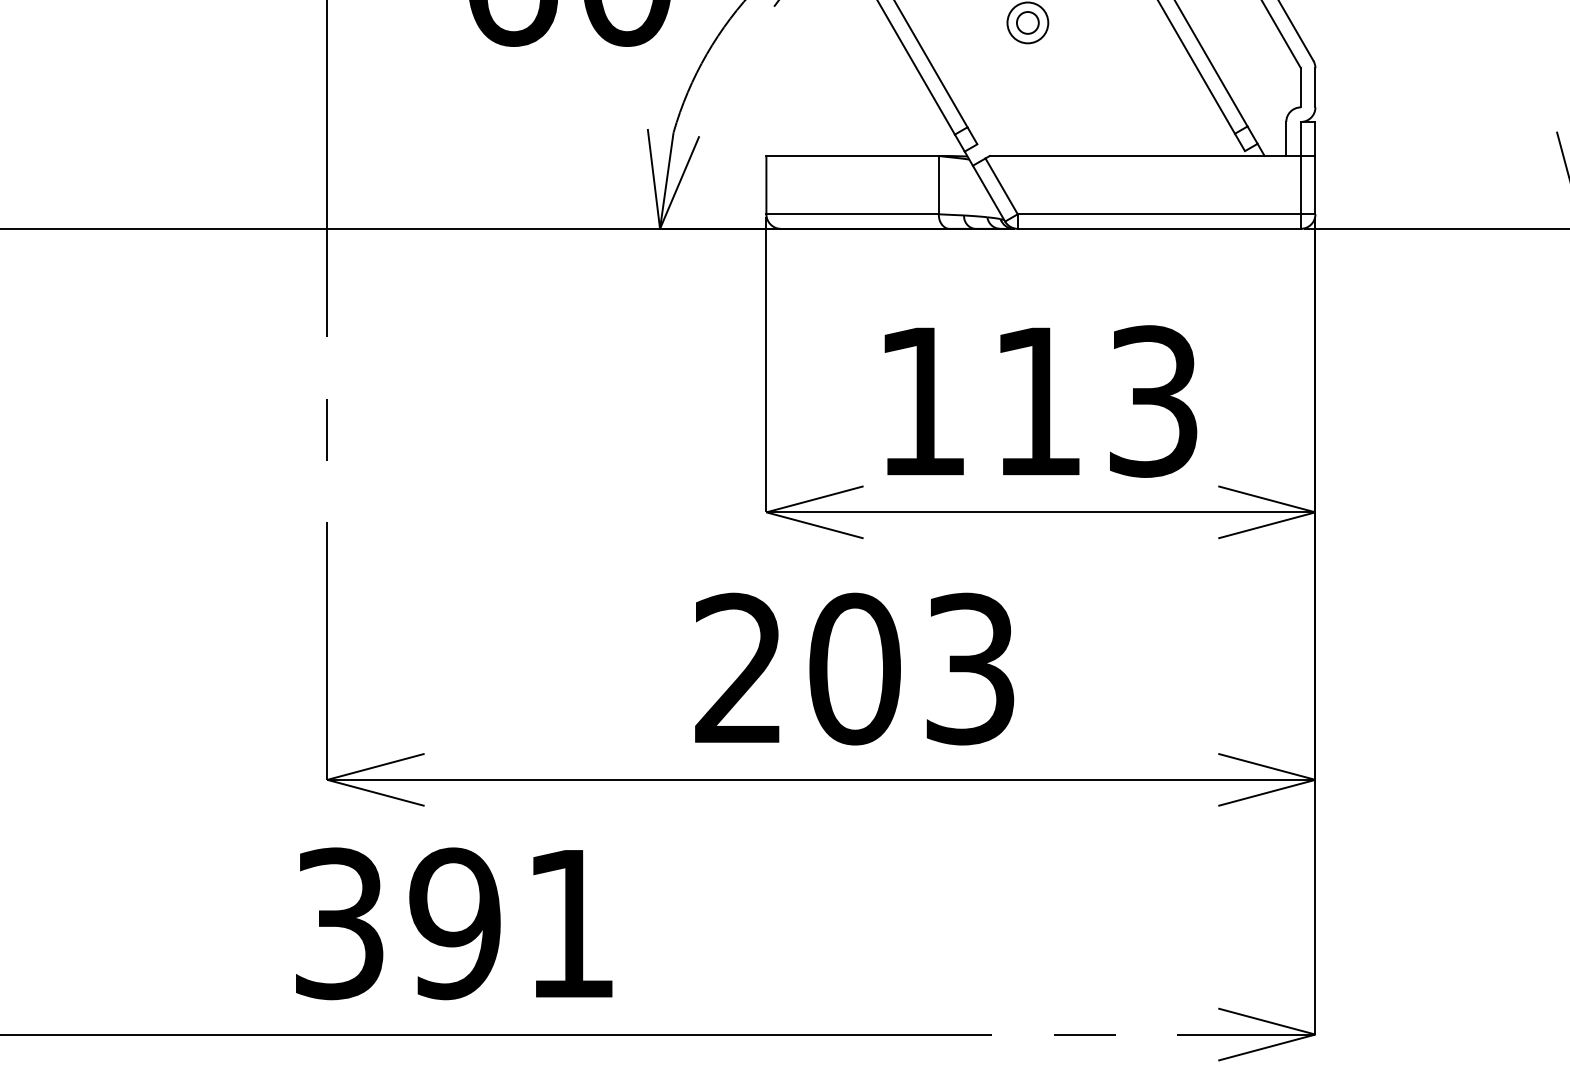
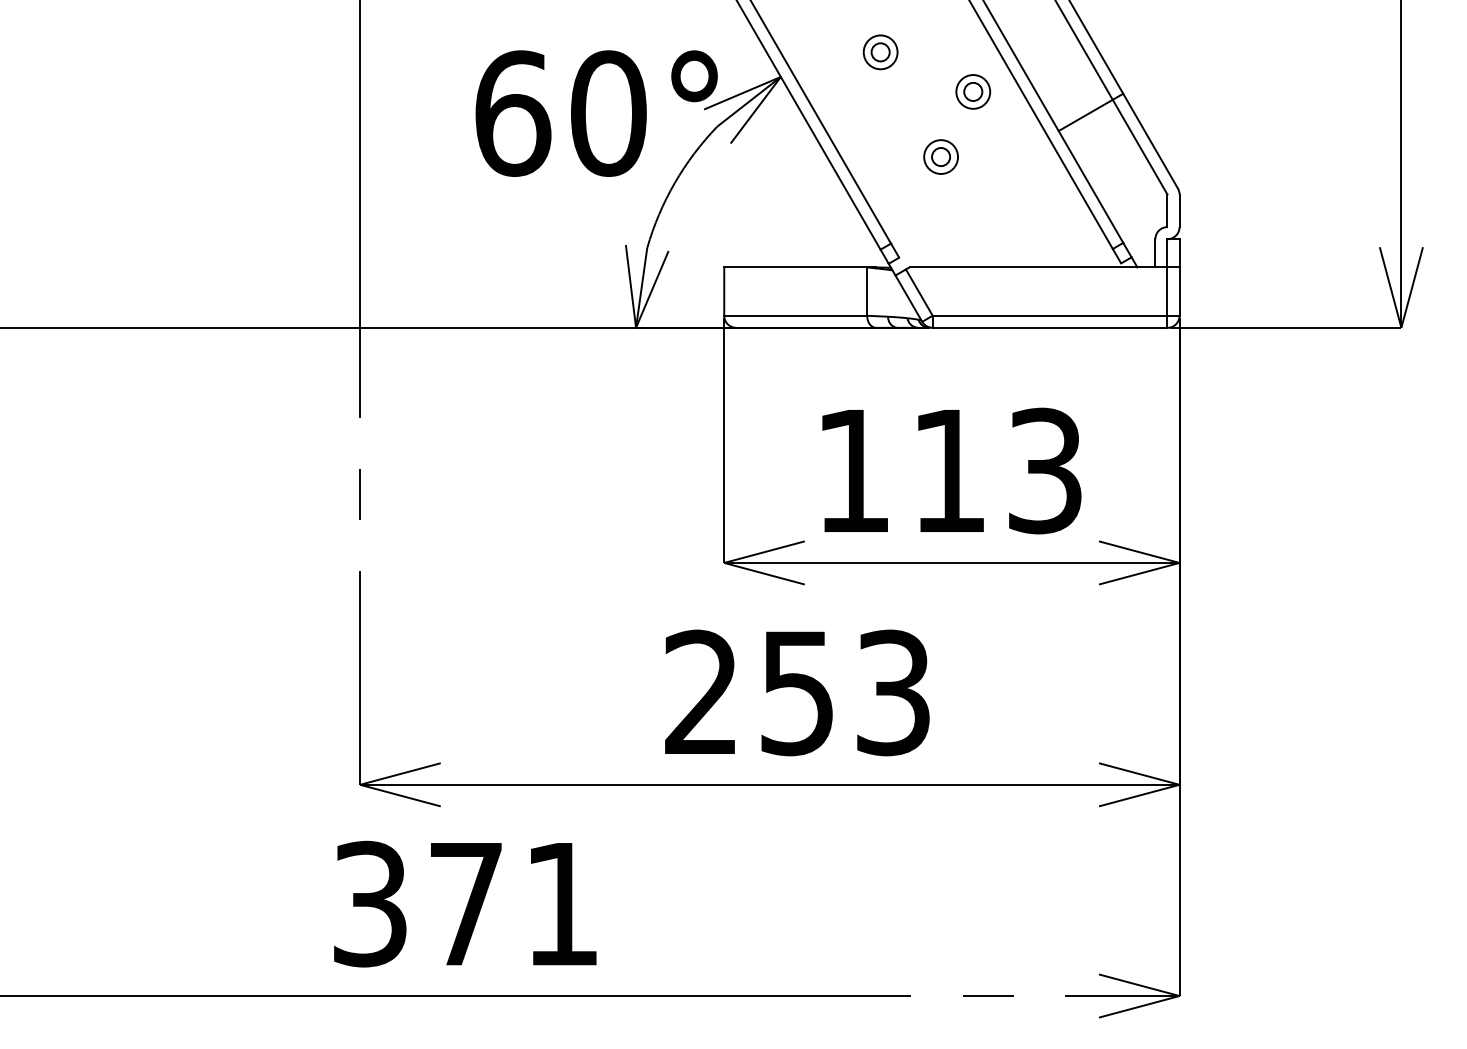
text: (854, 668) -> (797, 692), 203 -> 253
text: (454, 922) -> (465, 903), 391 -> 371

